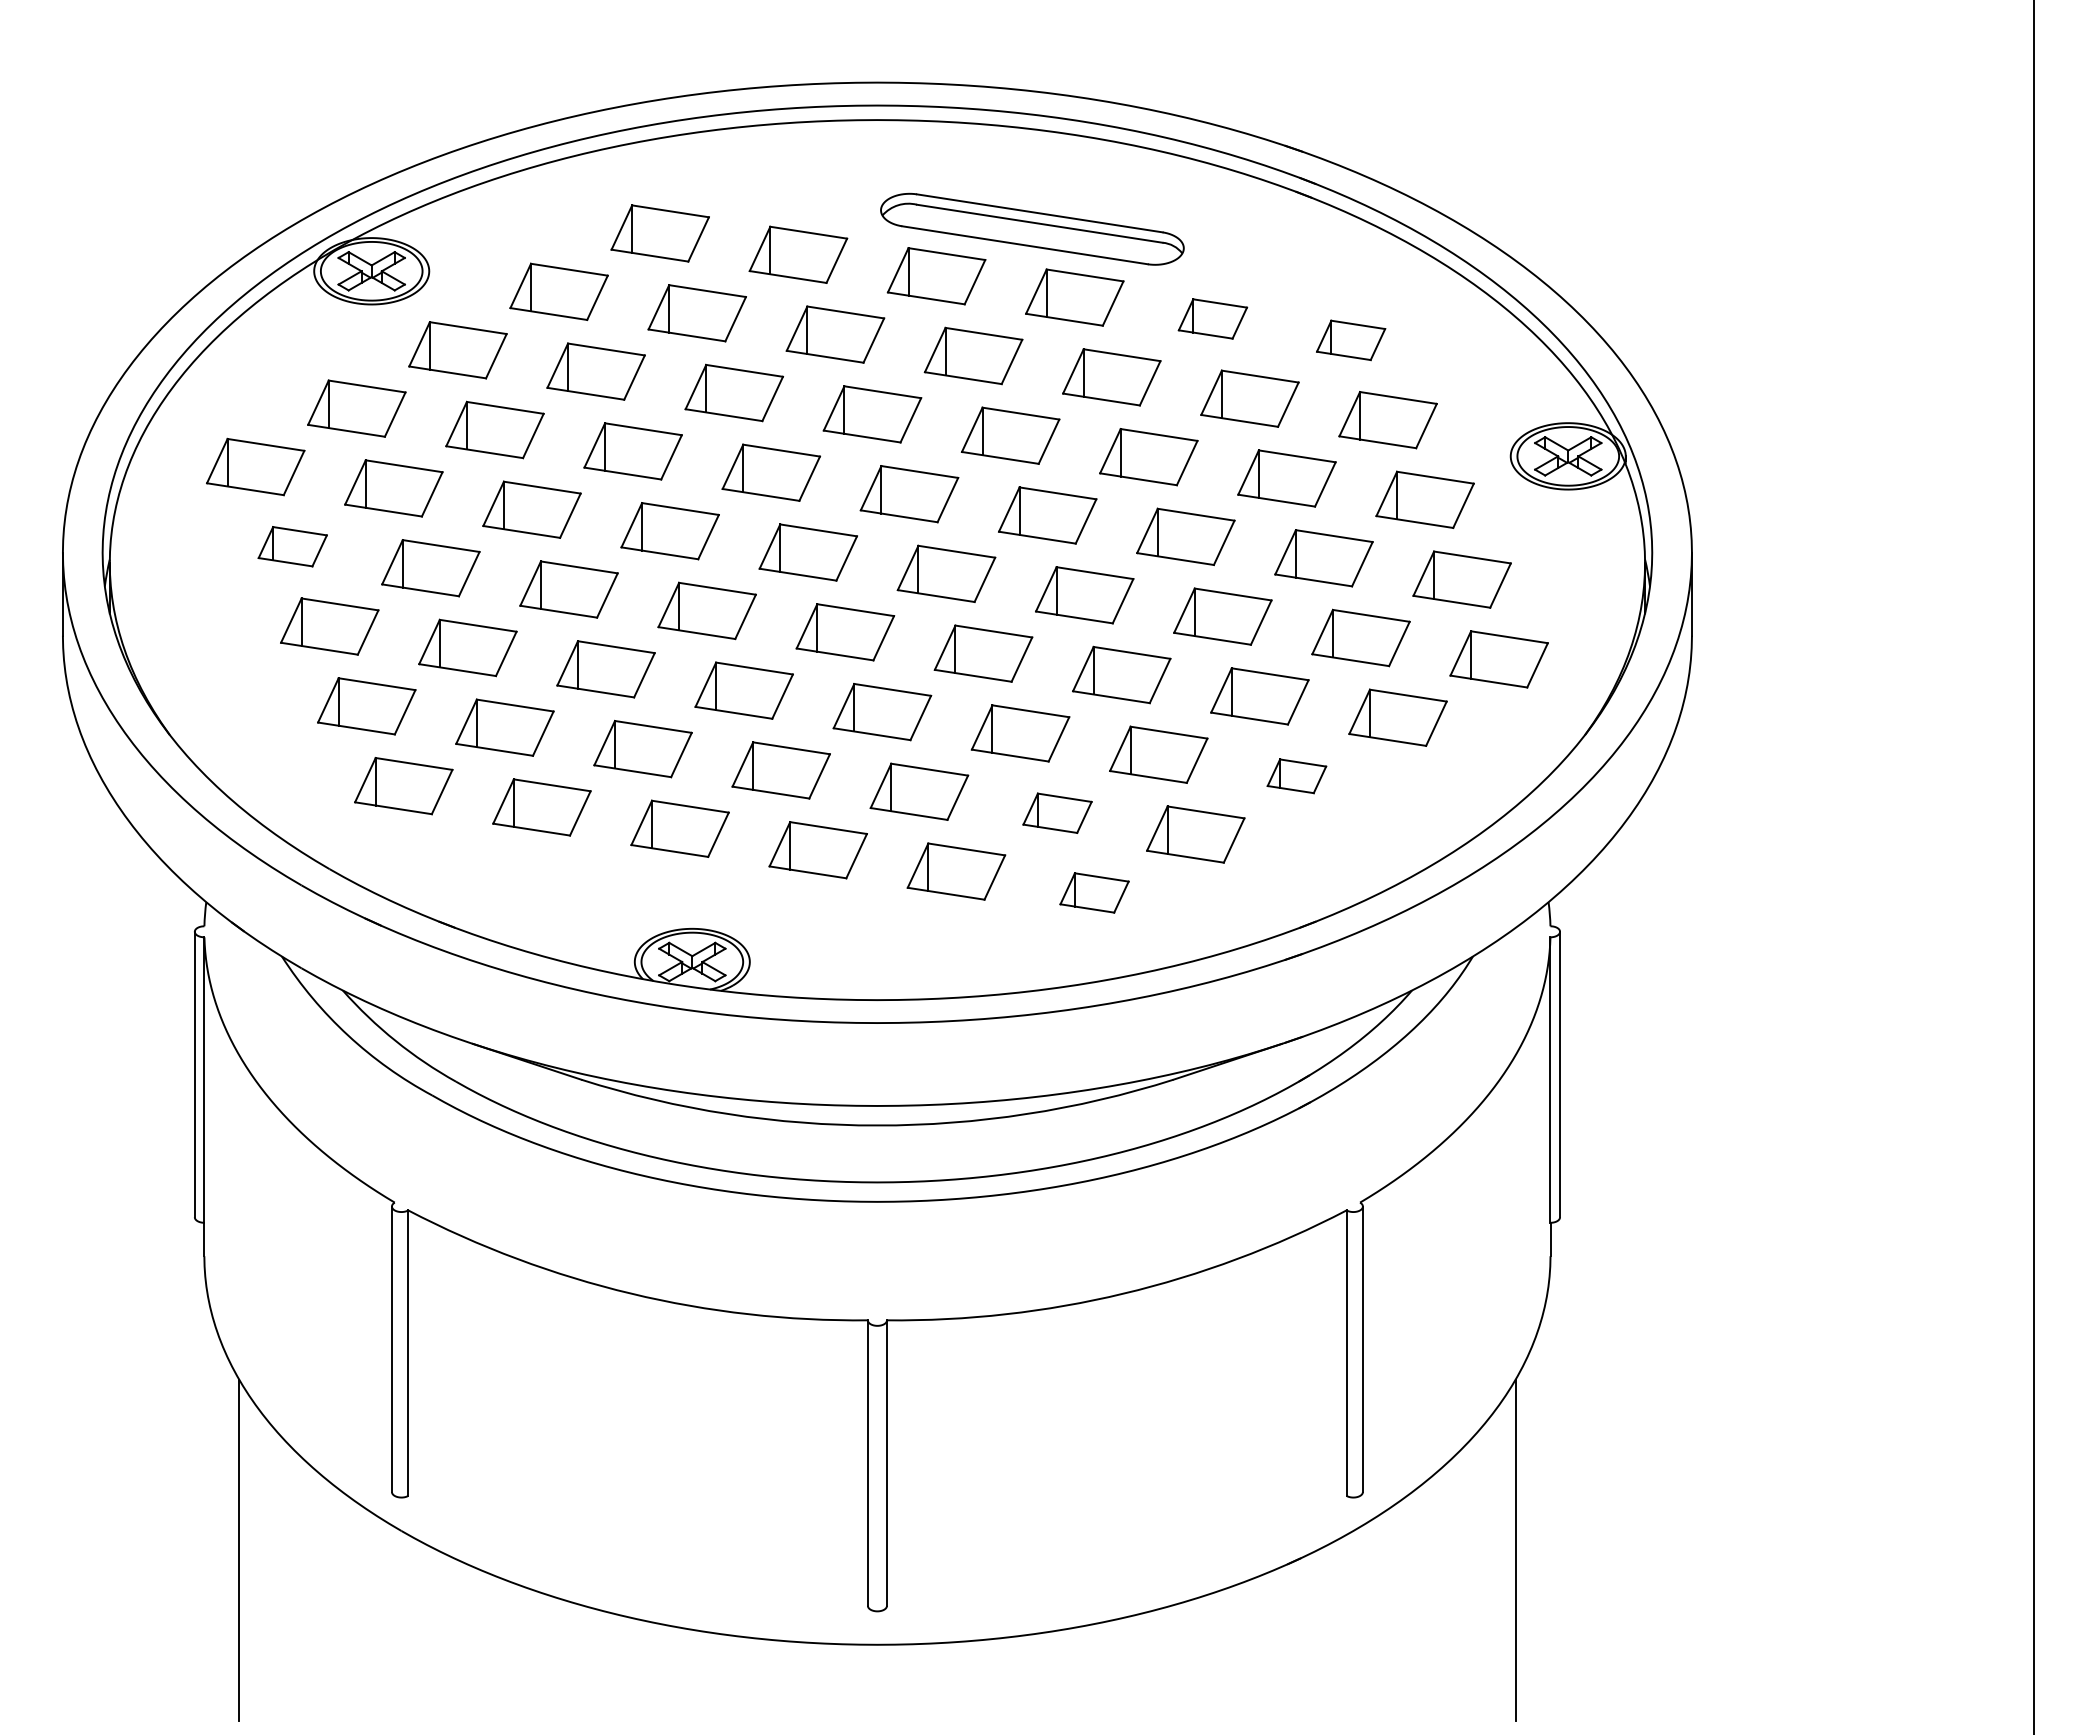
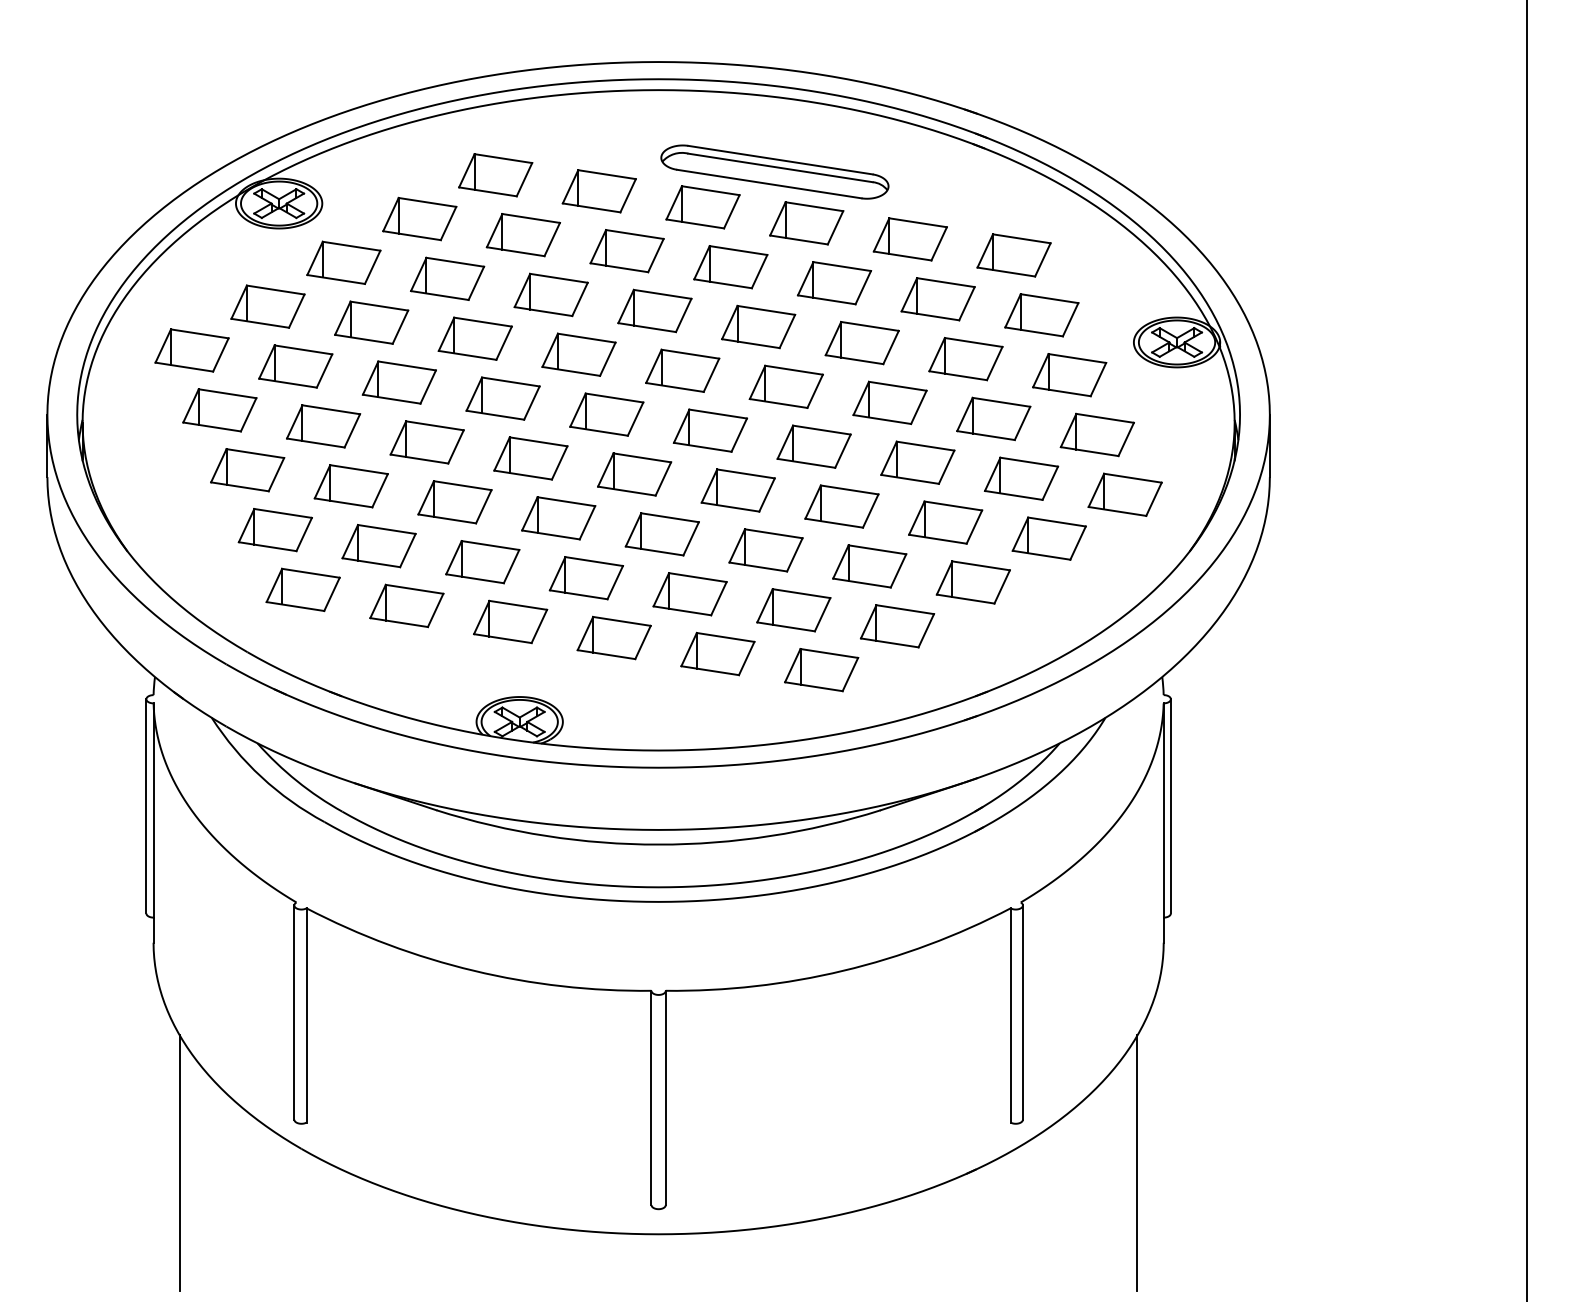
part: (1212, 318) -> (910, 239), size x1.43
part: (1350, 340) -> (1013, 255), size x1.43
part: (292, 546) -> (219, 410), size x1.43
part: (1296, 776) -> (973, 582), size x1.67
part: (1057, 813) -> (793, 610), size x1.43
part: (1094, 892) -> (821, 669), size x1.43

